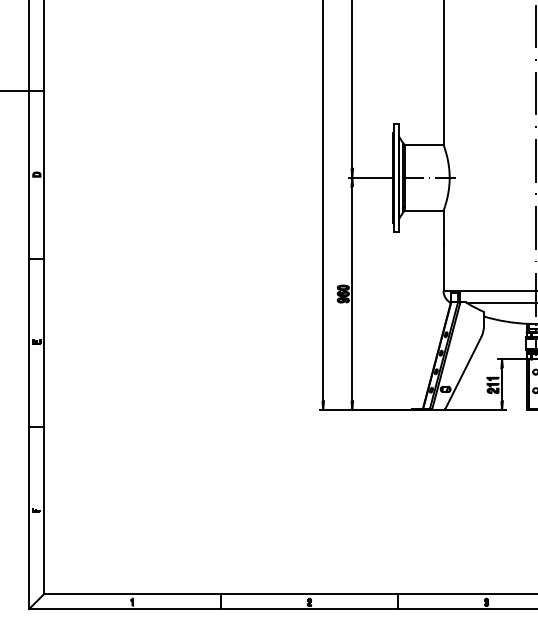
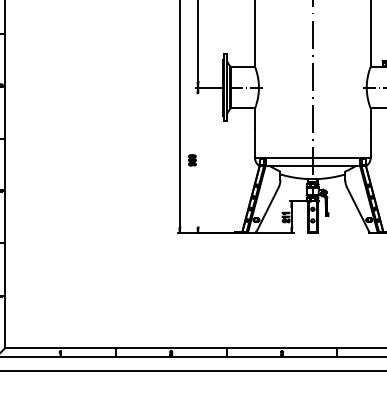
line: (353, 294) -> (198, 160), removed

